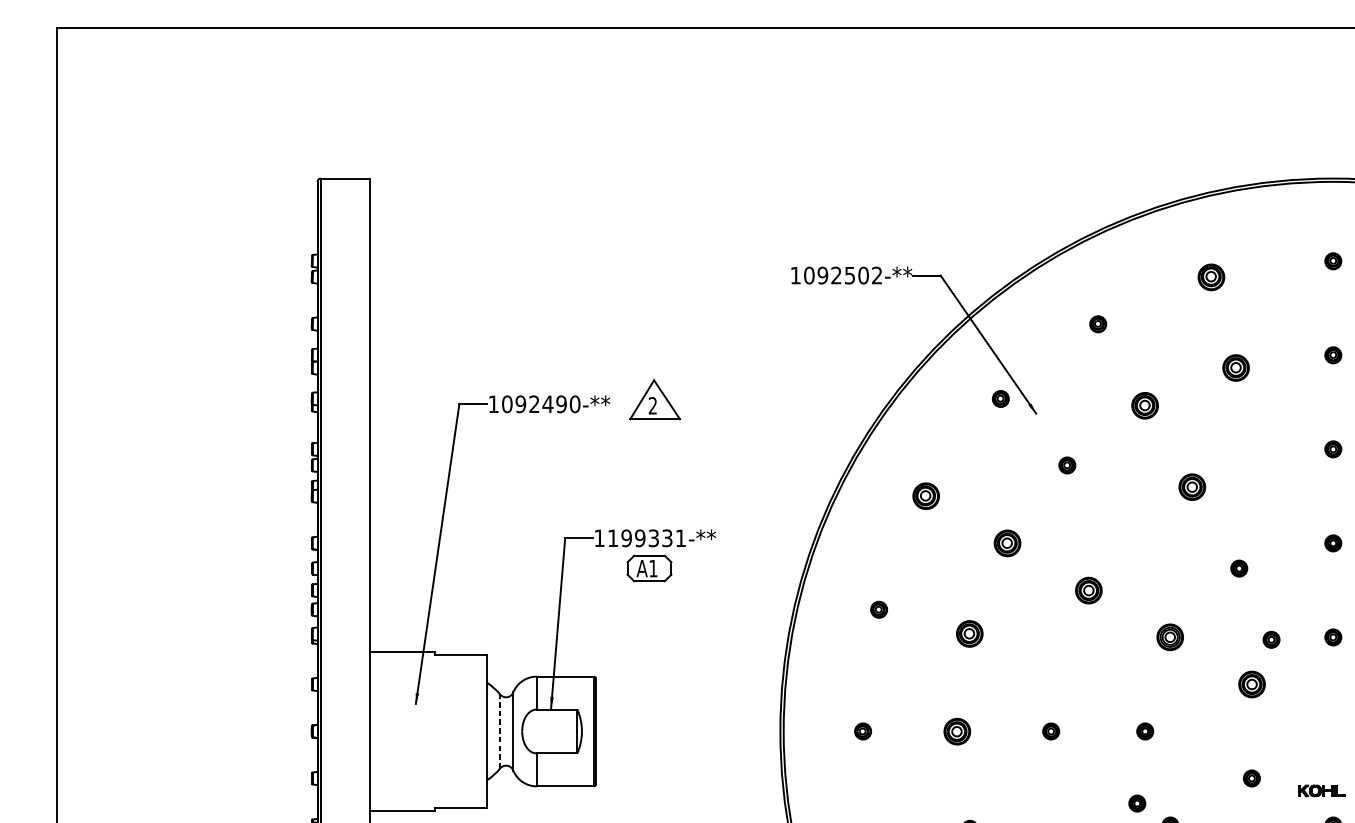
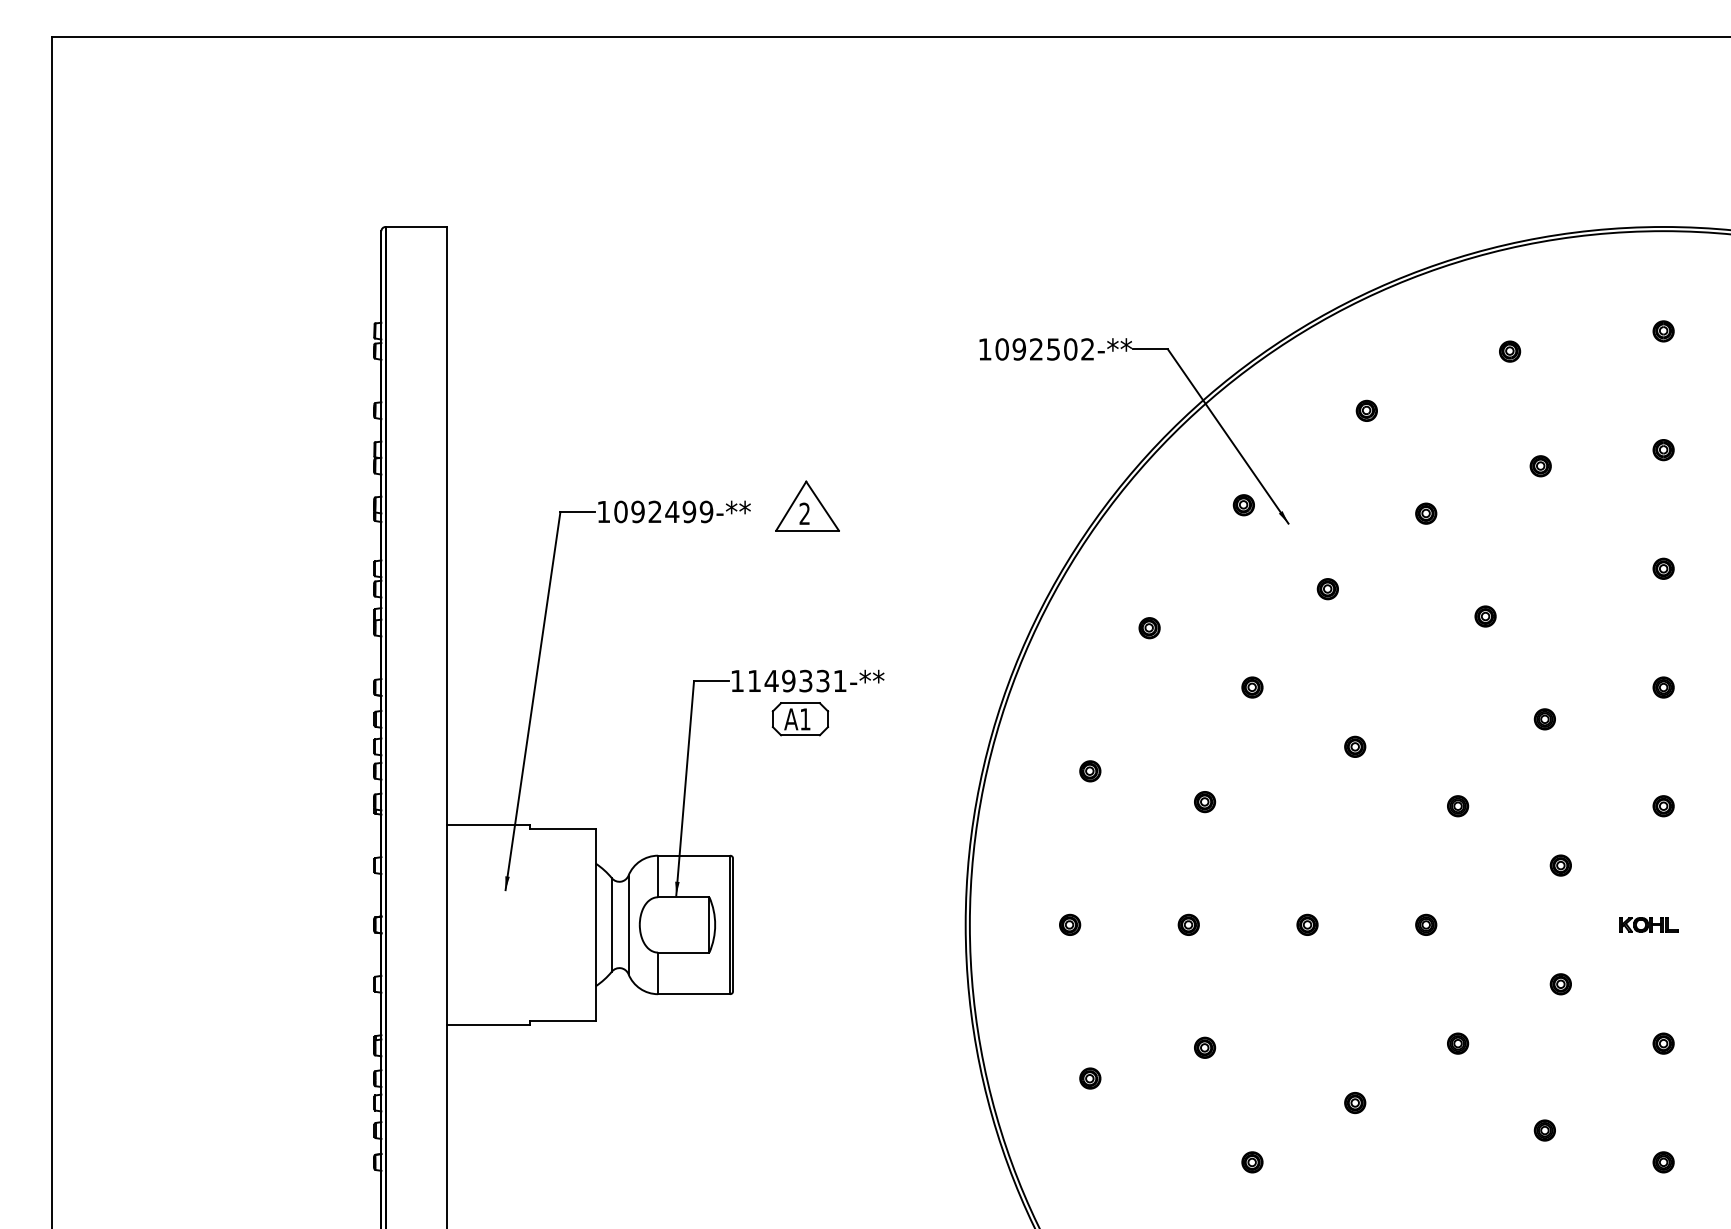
part: (1211, 277) -> (1510, 351), size x0.62
part: (1235, 368) -> (1540, 466), size x0.62
text: (575, 404) -> (706, 512), 1092490-** -> 1092499-**
part: (1145, 405) -> (1426, 513), size x0.62
part: (1192, 487) -> (1485, 616), size x0.62
part: (926, 496) -> (1149, 628), size x0.62
text: (626, 537) -> (771, 680), 1199331-** -> 1149331-**
part: (1007, 543) -> (1252, 687), size x0.62
part: (1089, 590) -> (1355, 746), size x0.62
part: (970, 634) -> (1205, 802), size x0.62
part: (1170, 637) -> (1458, 806), size x0.62
part: (1271, 640) -> (1585, 809), removed
part: (1251, 684) -> (1560, 865), size x0.62
line: (499, 731) -> (611, 924), dashed -> solid
part: (956, 731) -> (1188, 924), size x0.62
part: (1321, 790) -> (1648, 924), moved
part: (1137, 803) -> (1416, 1015), removed

